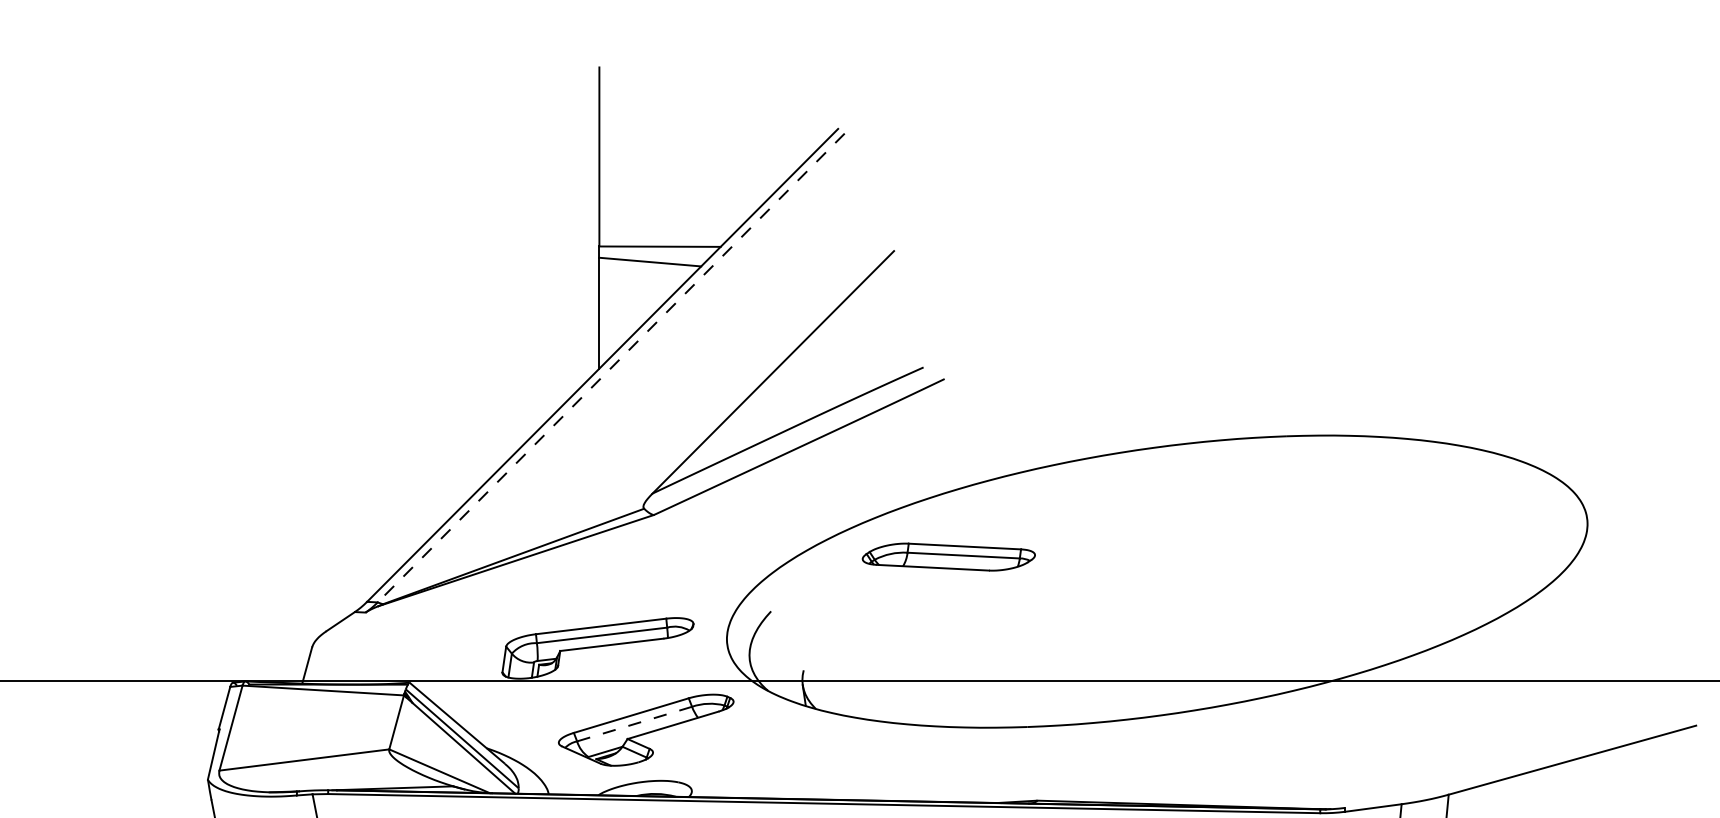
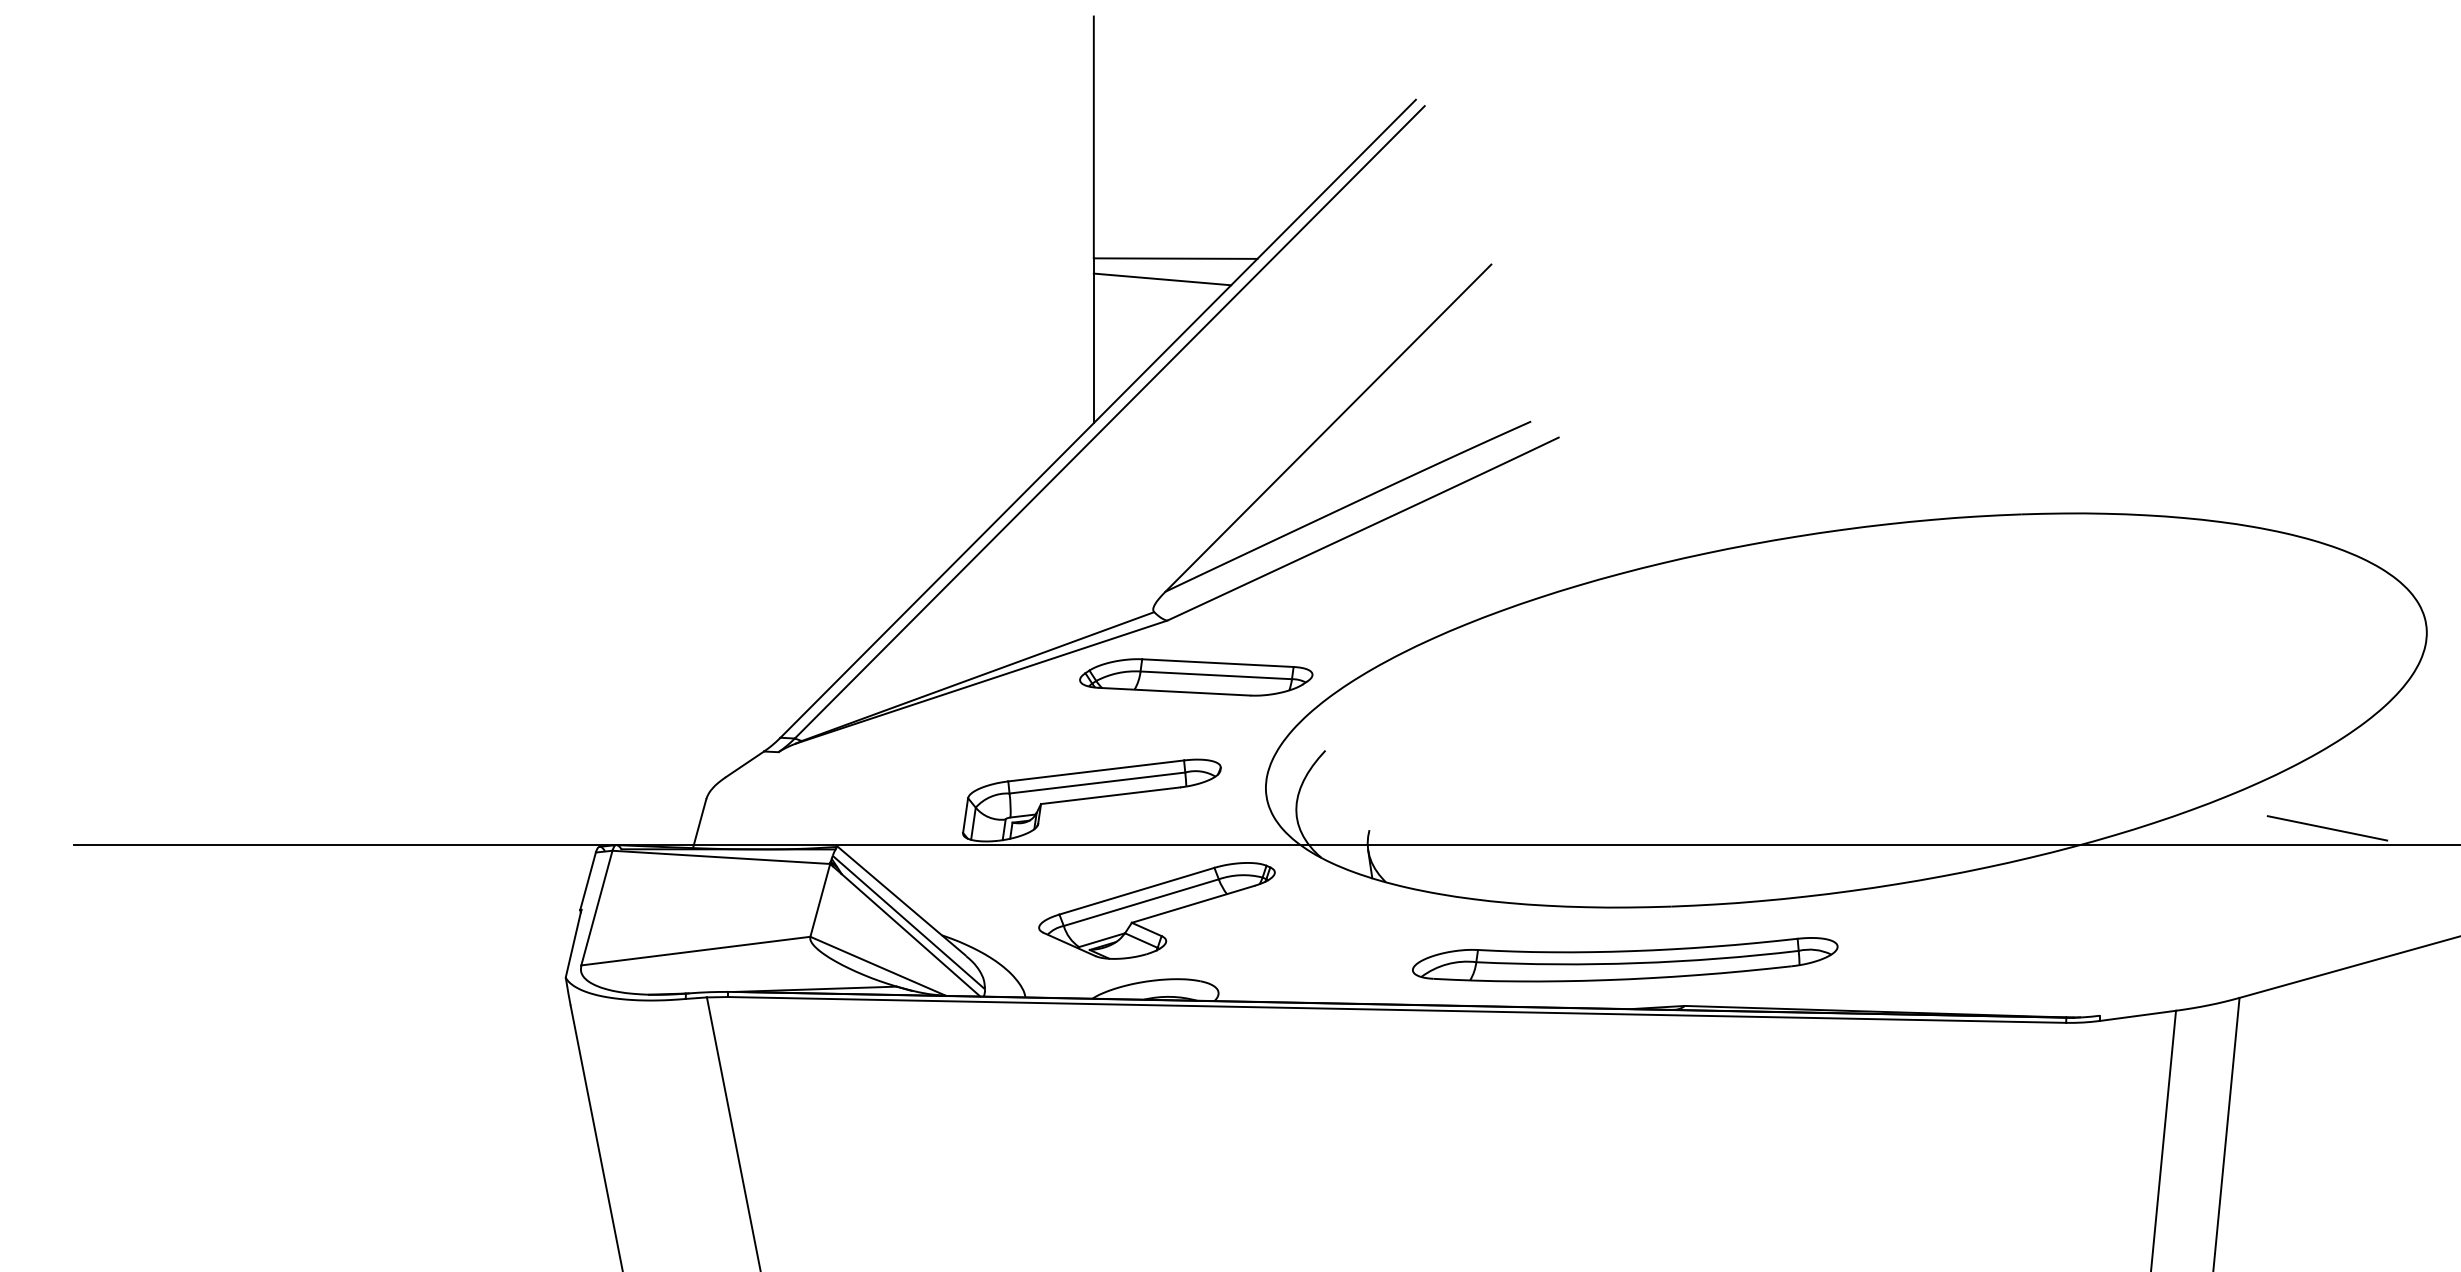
line: (611, 368) -> (1109, 422), dashed -> solid
part: (949, 557) -> (1196, 677), moved
line: (1513, 669) -> (2327, 828), added
line: (634, 723) -> (1141, 902), dashed -> solid
part: (993, 766) -> (1625, 959), added

